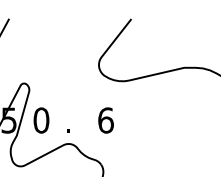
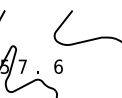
text: (40, 120) -> (22, 66), 0 -> 7

